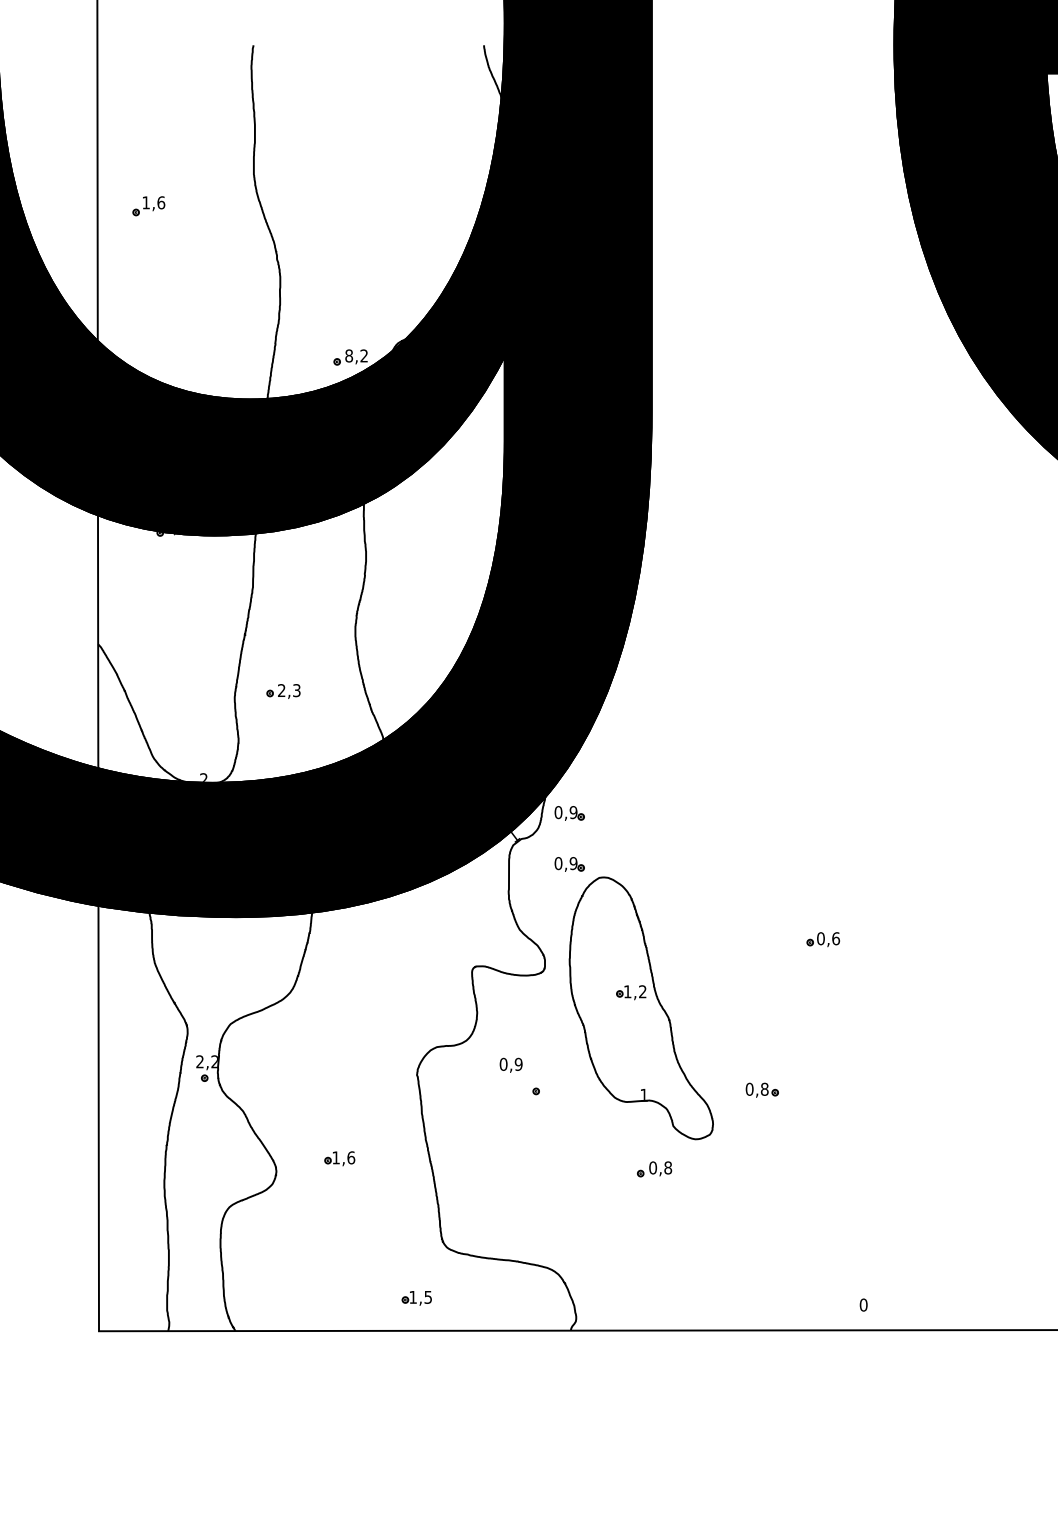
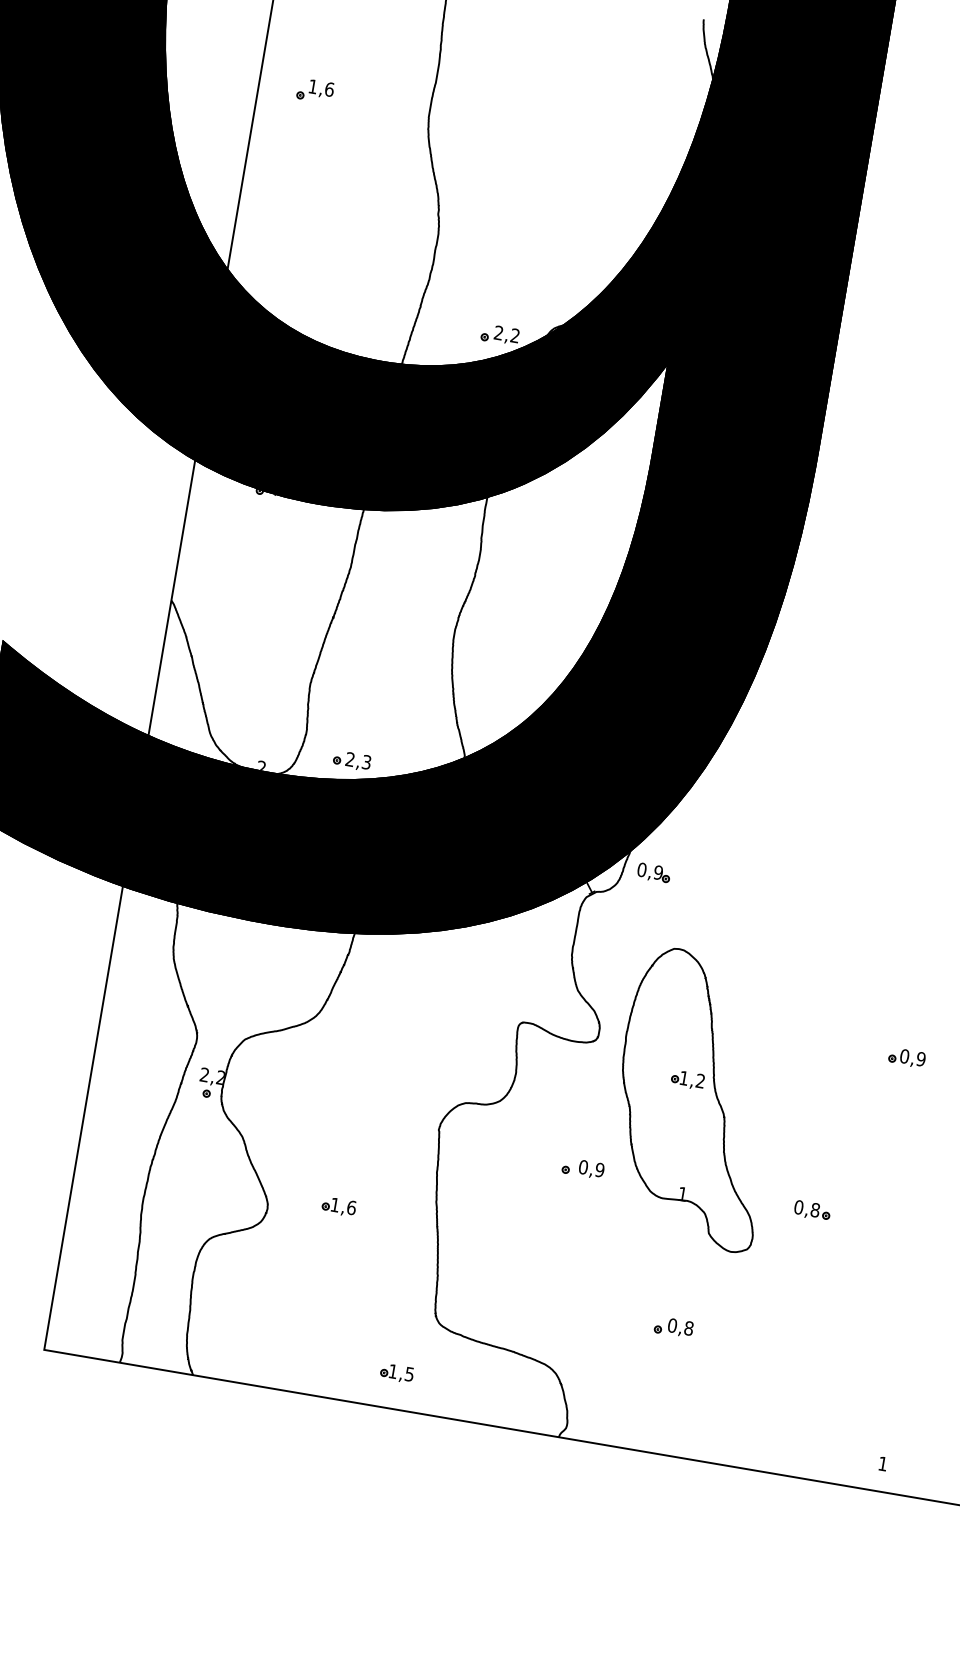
part: (148, 206) -> (314, 91), moved
text: (349, 355) -> (499, 332), 8,2 -> 2,2
part: (283, 691) -> (352, 760), moved
part: (569, 864) -> (644, 928), removed
text: (836, 938) -> (921, 1059), 0,6 -> 0,9
text: (510, 1064) -> (590, 1168), moved
part: (654, 1169) -> (673, 1327), moved
text: (863, 1304) -> (882, 1463), 0 -> 1

